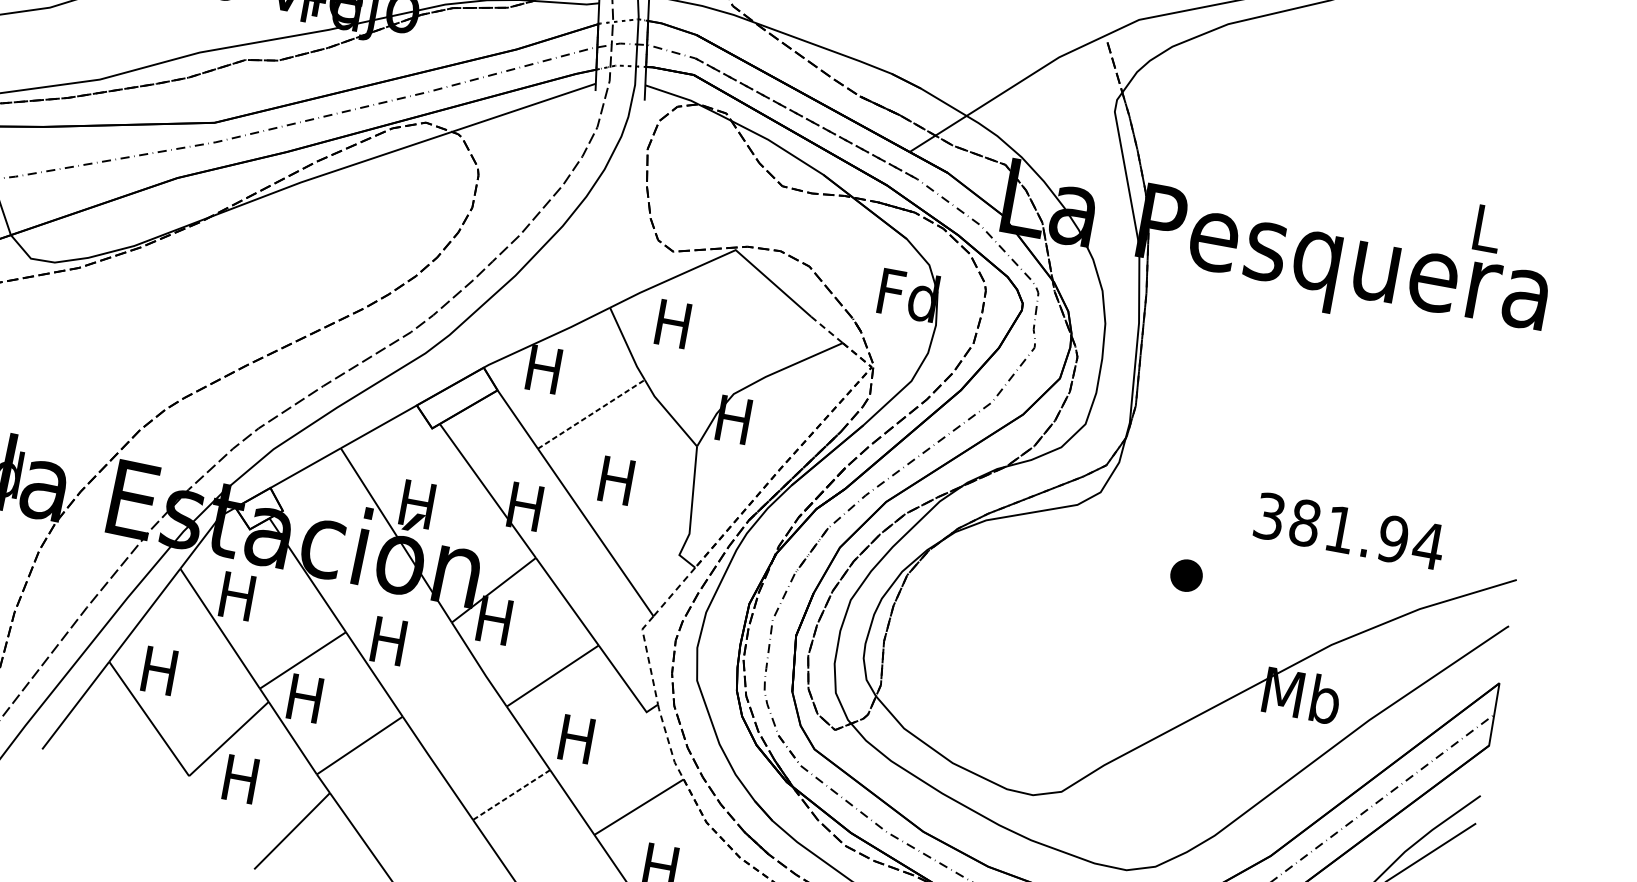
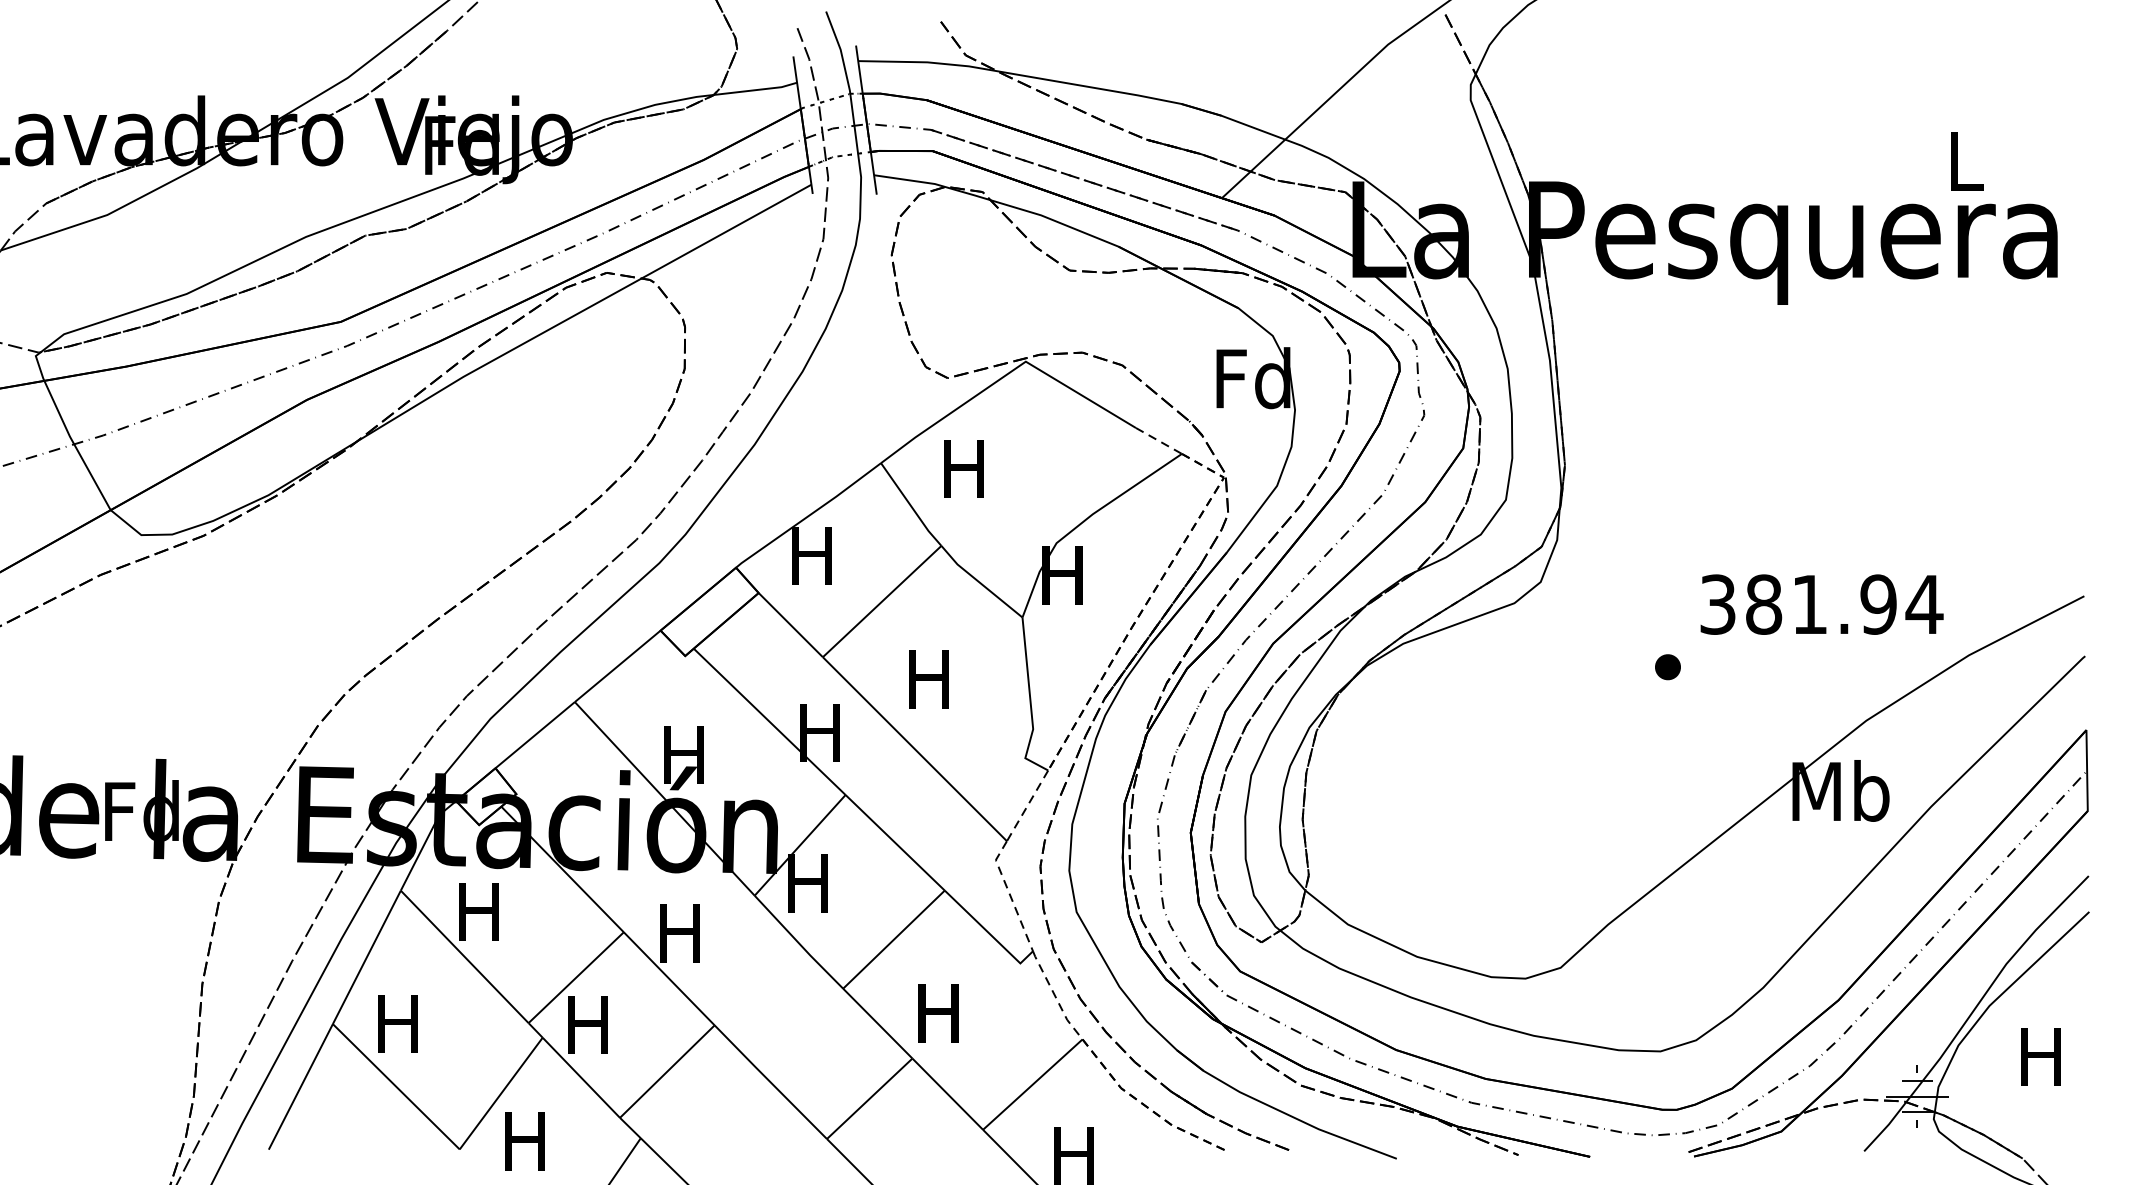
line: (591, 414) -> (882, 601), dashed -> solid
text: (1349, 531) -> (1821, 604), moved
part: (1186, 575) -> (1667, 667), size x0.62
line: (511, 794) -> (869, 1098), dashed -> solid

